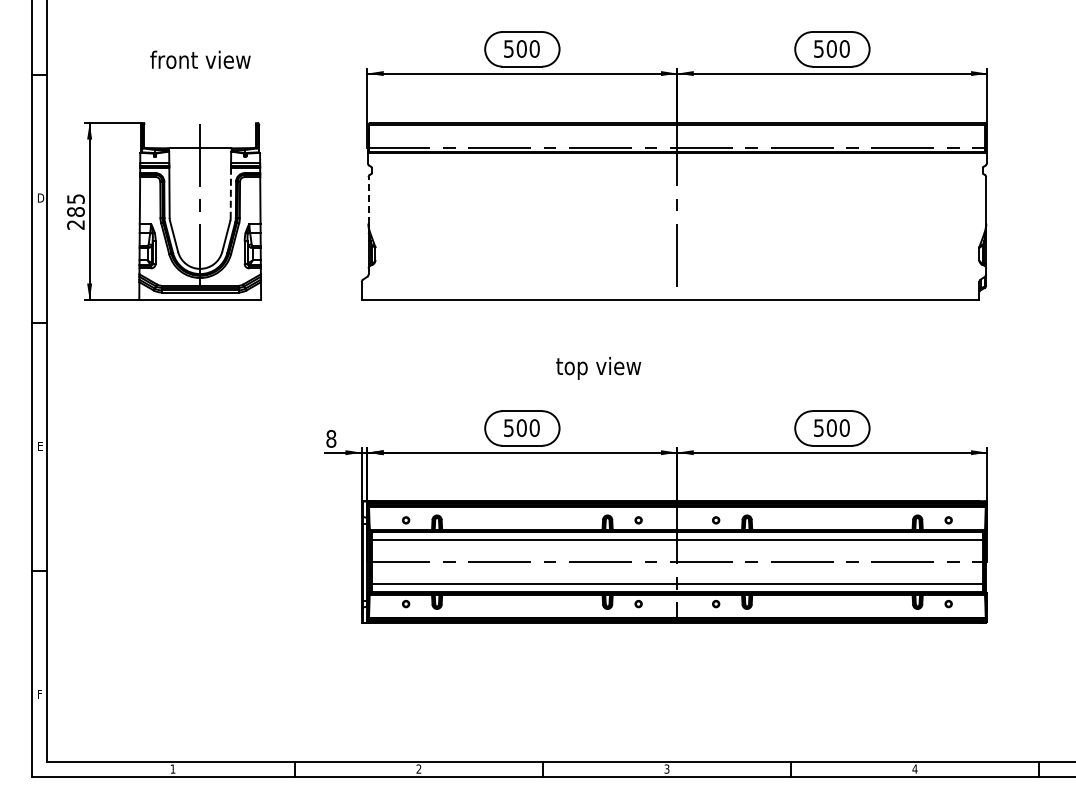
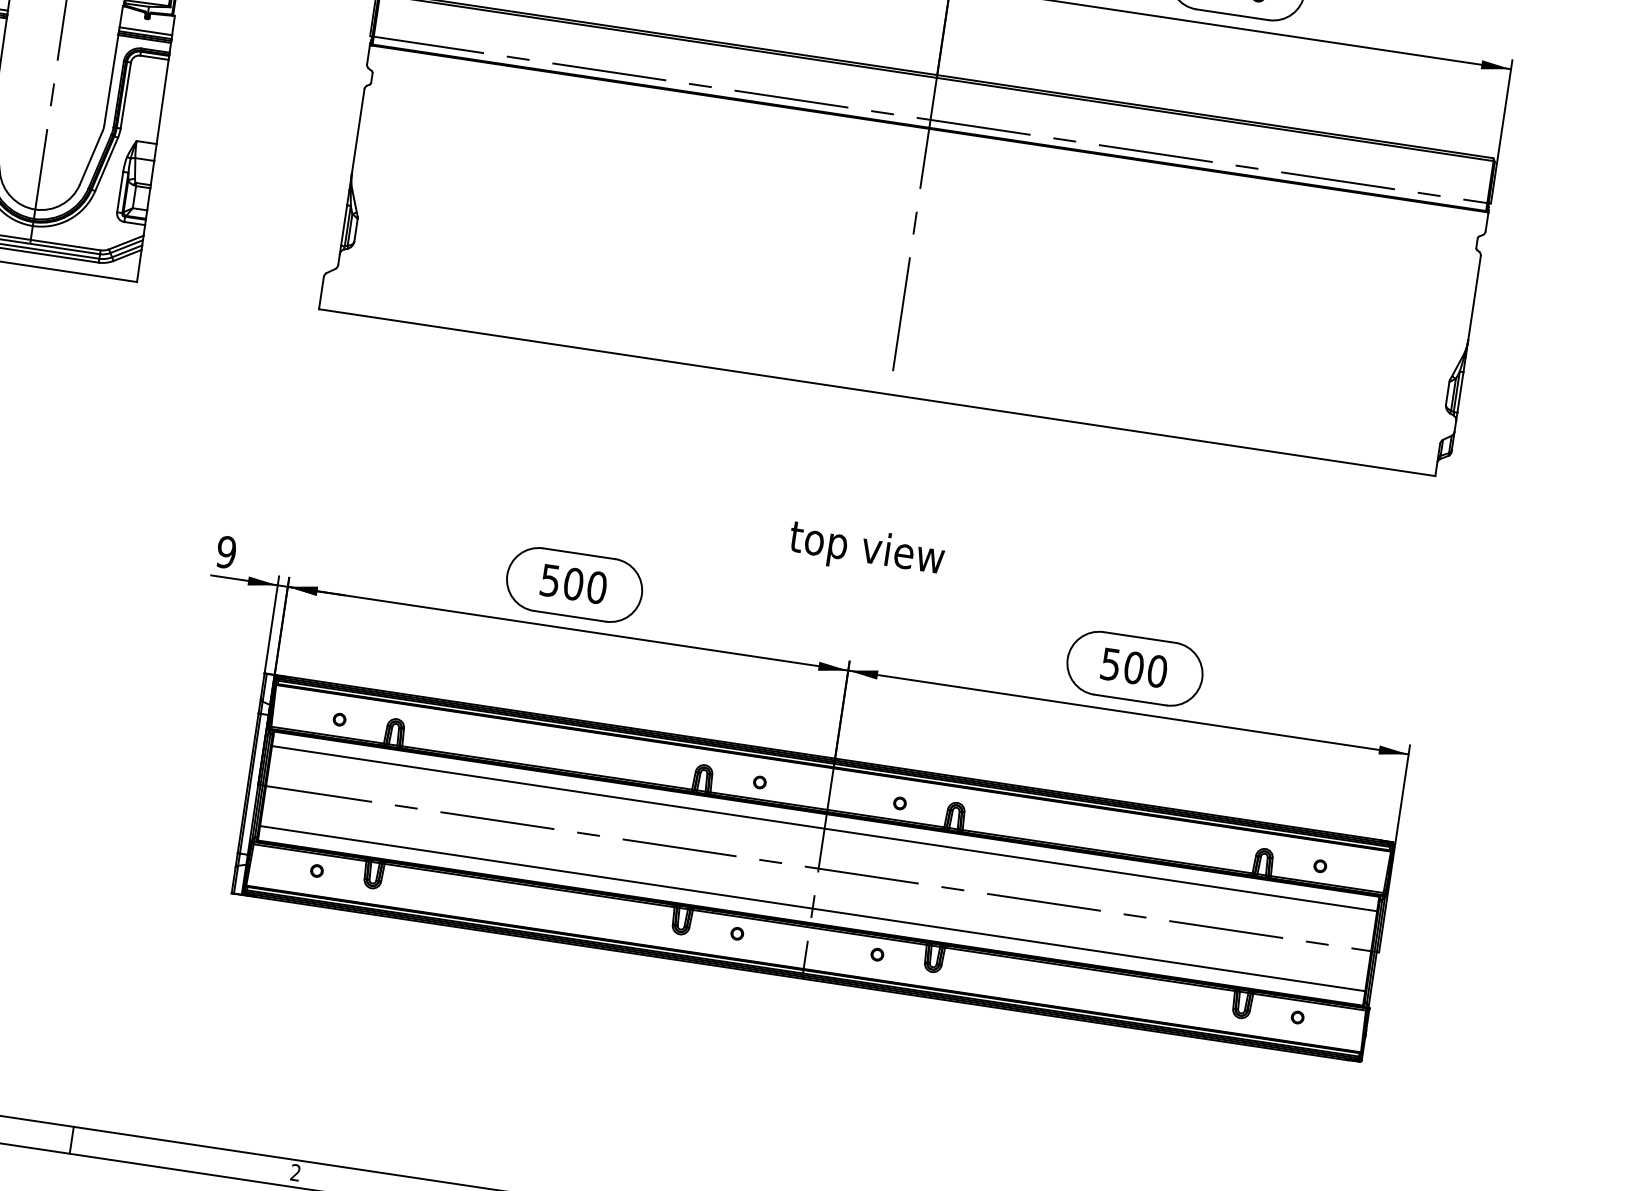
line: (230, 193) -> (110, 81), dashed -> solid
line: (368, 199) -> (358, 129), dashed -> solid
text: (598, 367) -> (866, 549), moved
text: (331, 438) -> (226, 551), 8 -> 9

